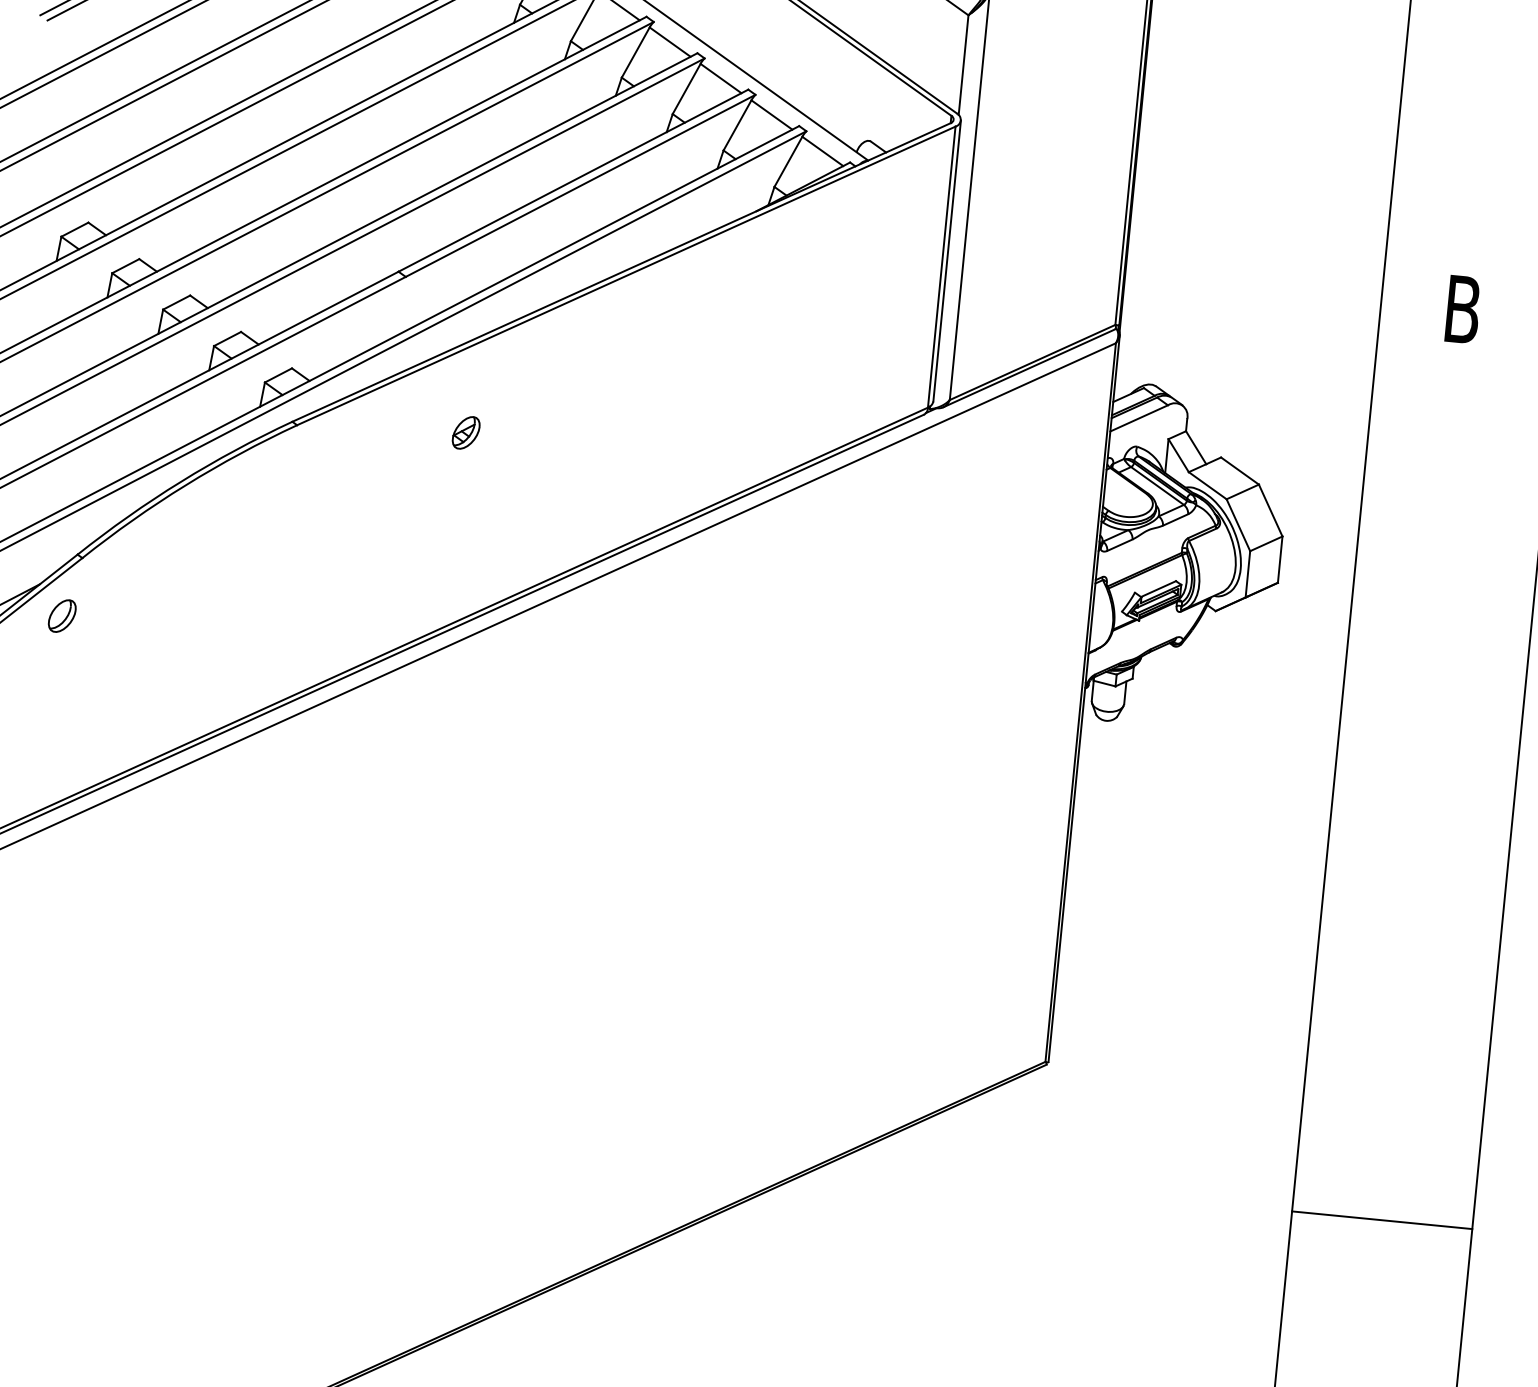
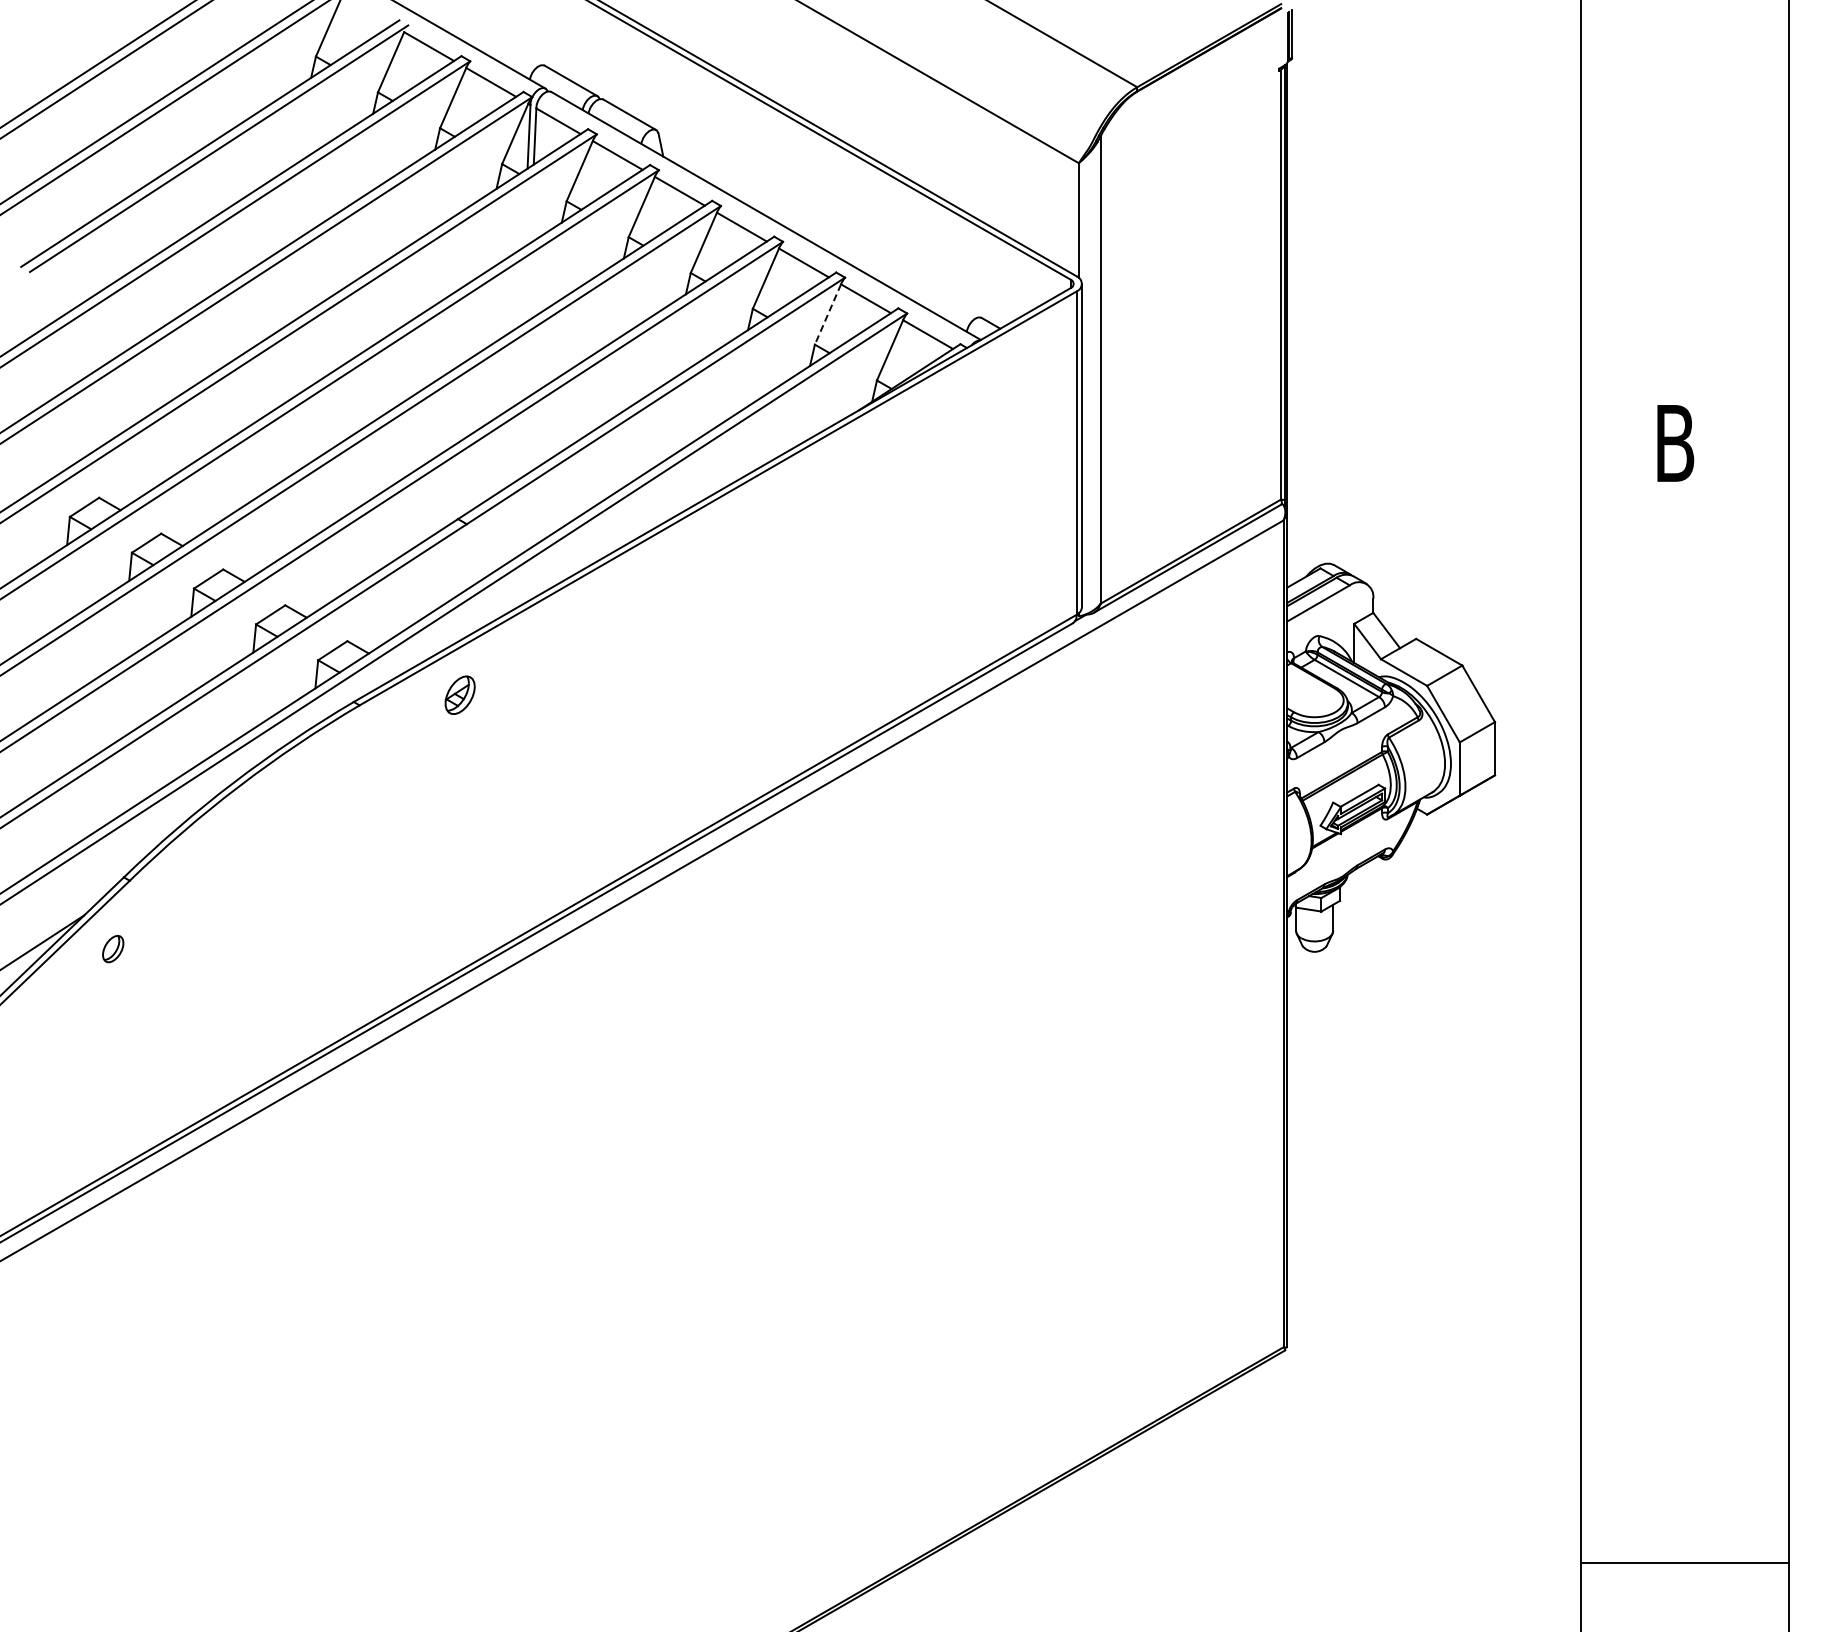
line: (737, 125) -> (827, 314), solid -> dashed
part: (465, 432) -> (459, 694), moved
part: (61, 615) -> (112, 948), size x0.7
line: (1381, 1220) -> (1684, 1563), moved

